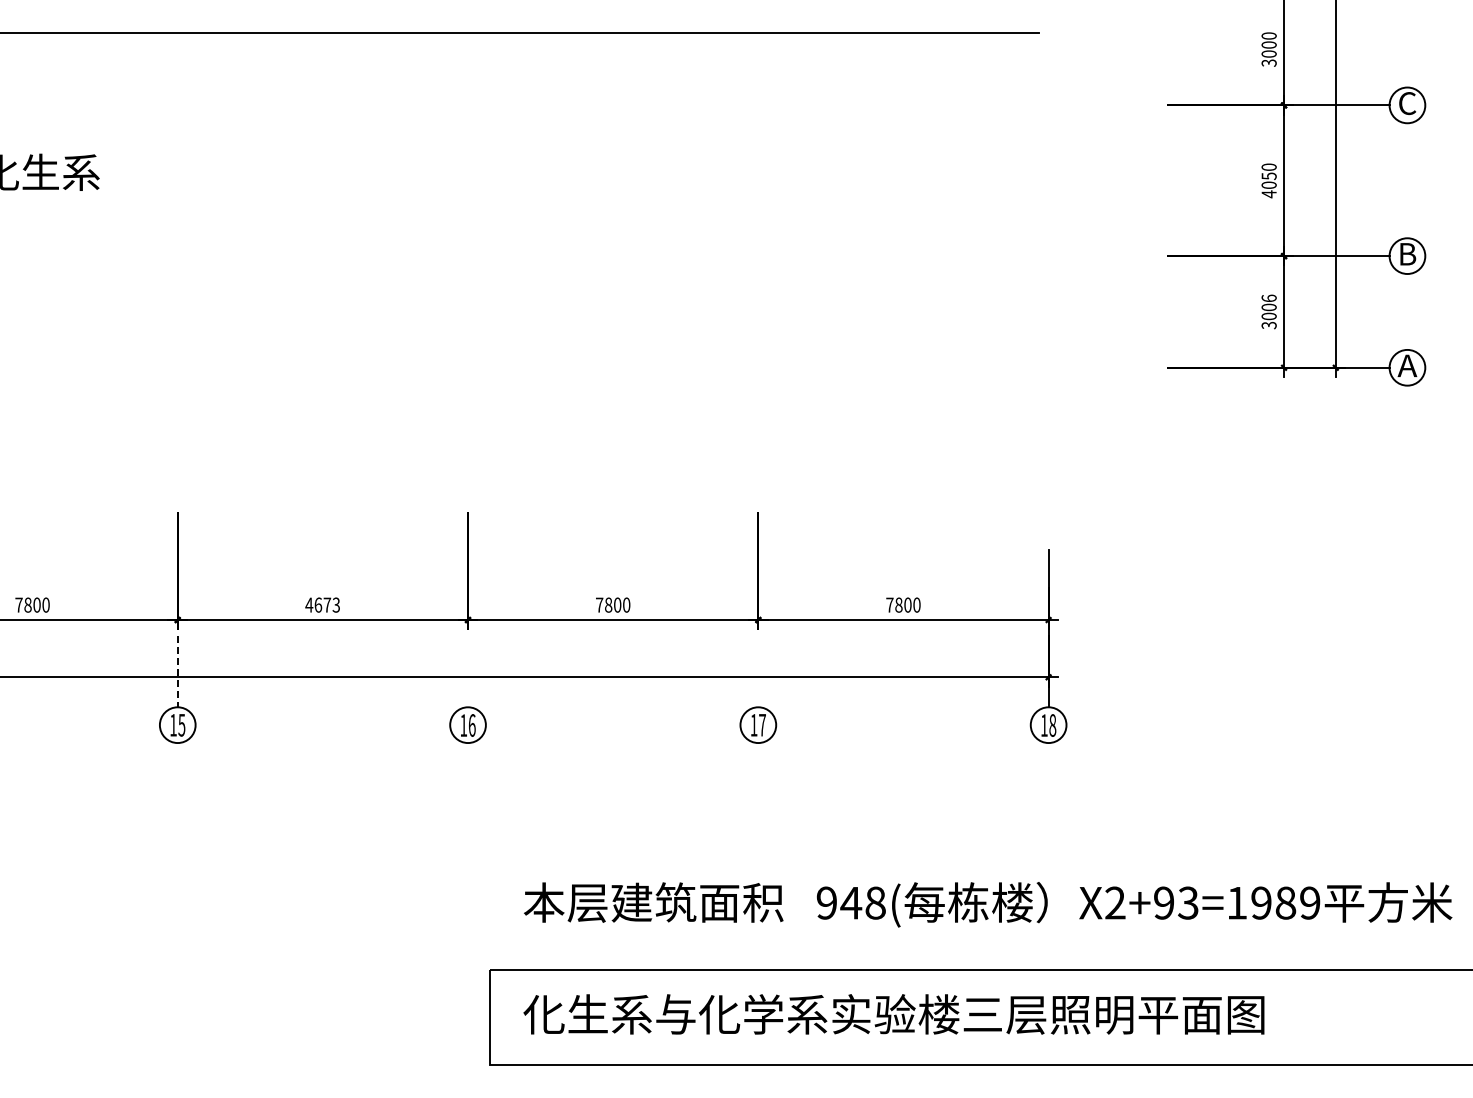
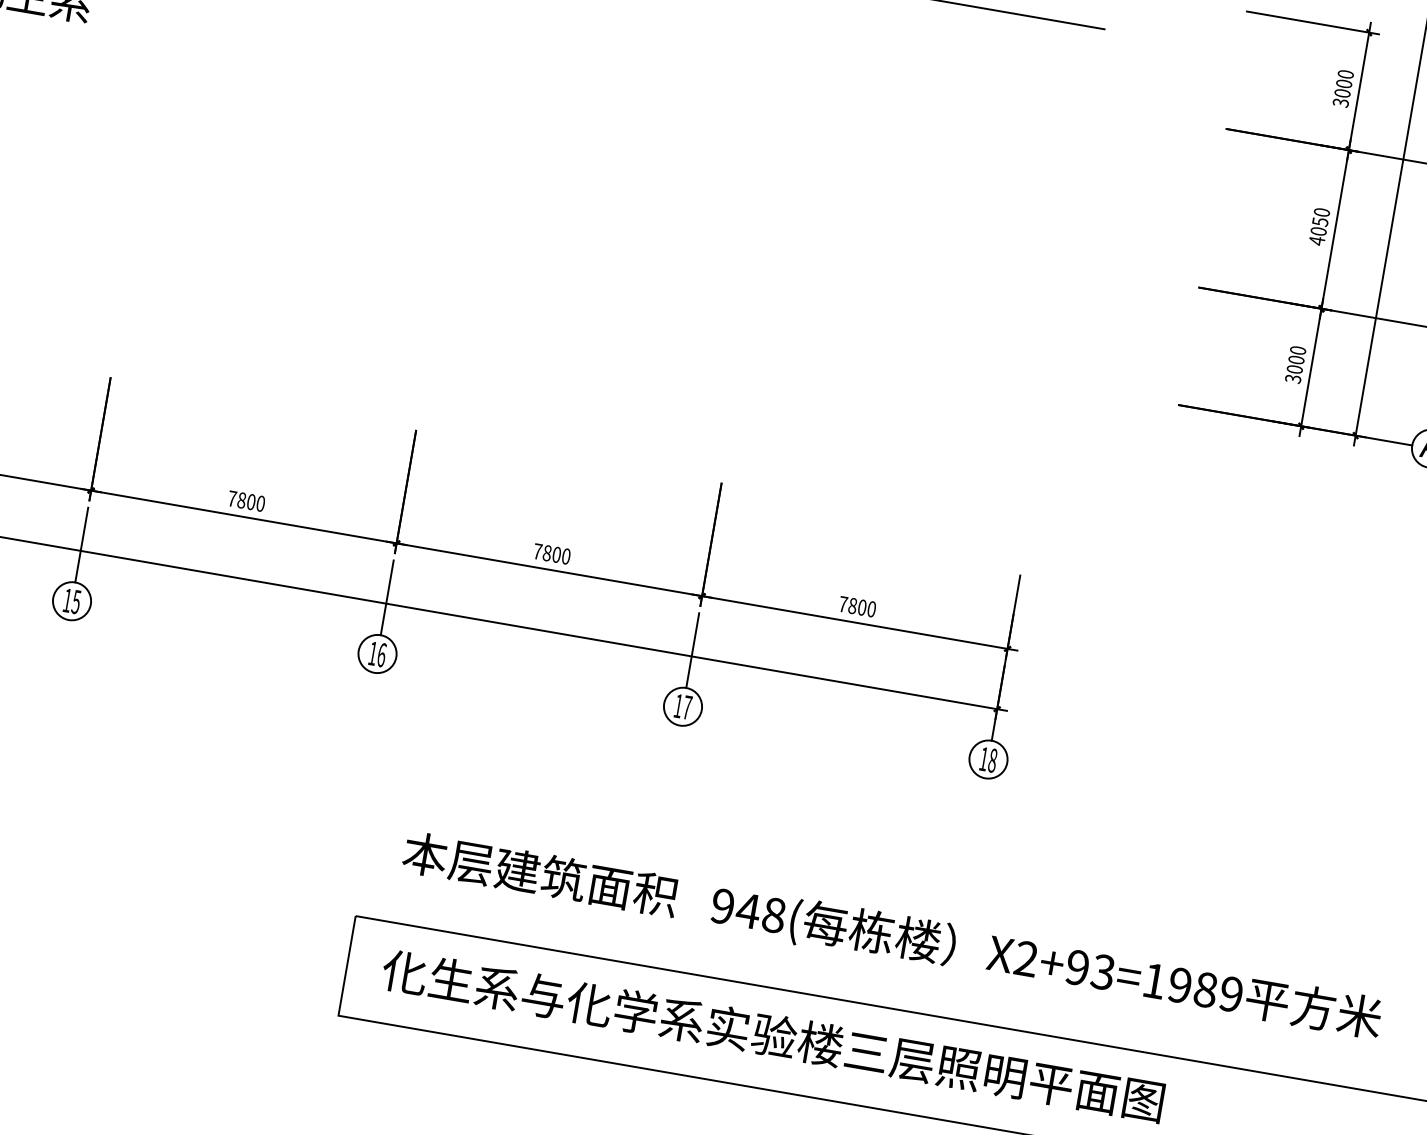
text: (1268, 298) -> (1297, 350), 3006 -> 3000
text: (322, 604) -> (246, 500), 4673 -> 7800
line: (177, 671) -> (81, 544), dashed -> solid
line: (468, 671) -> (387, 597), added
line: (758, 671) -> (692, 650), added

